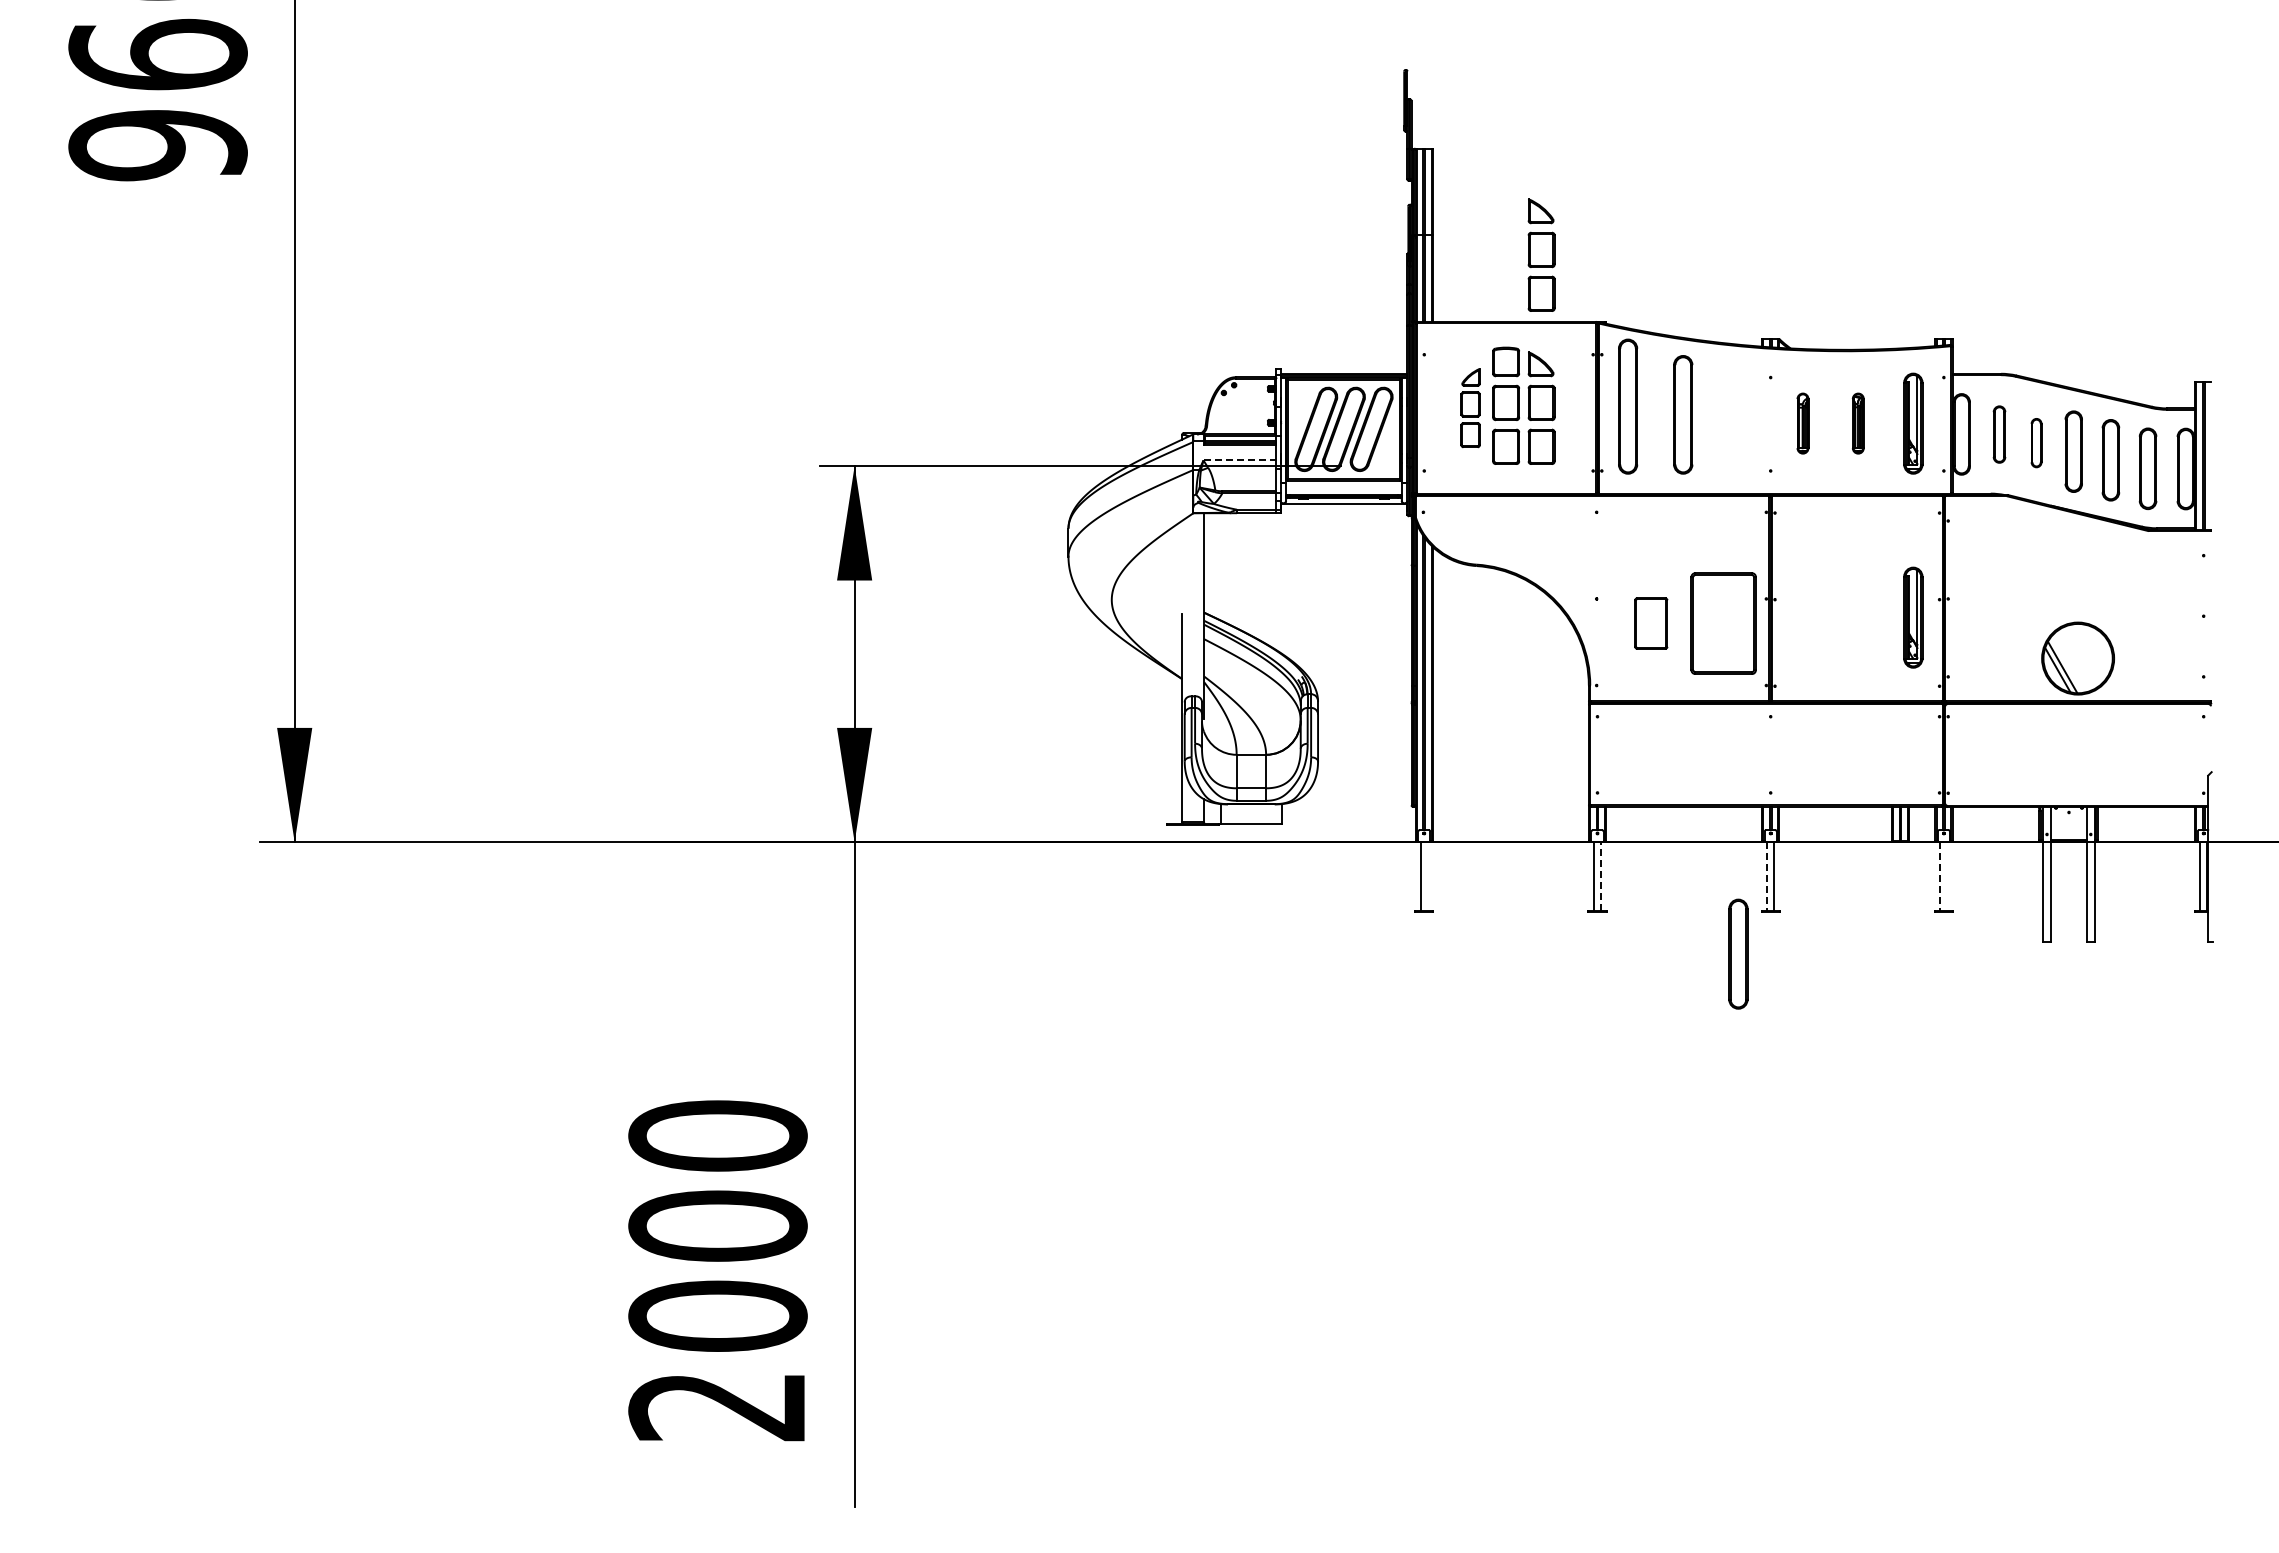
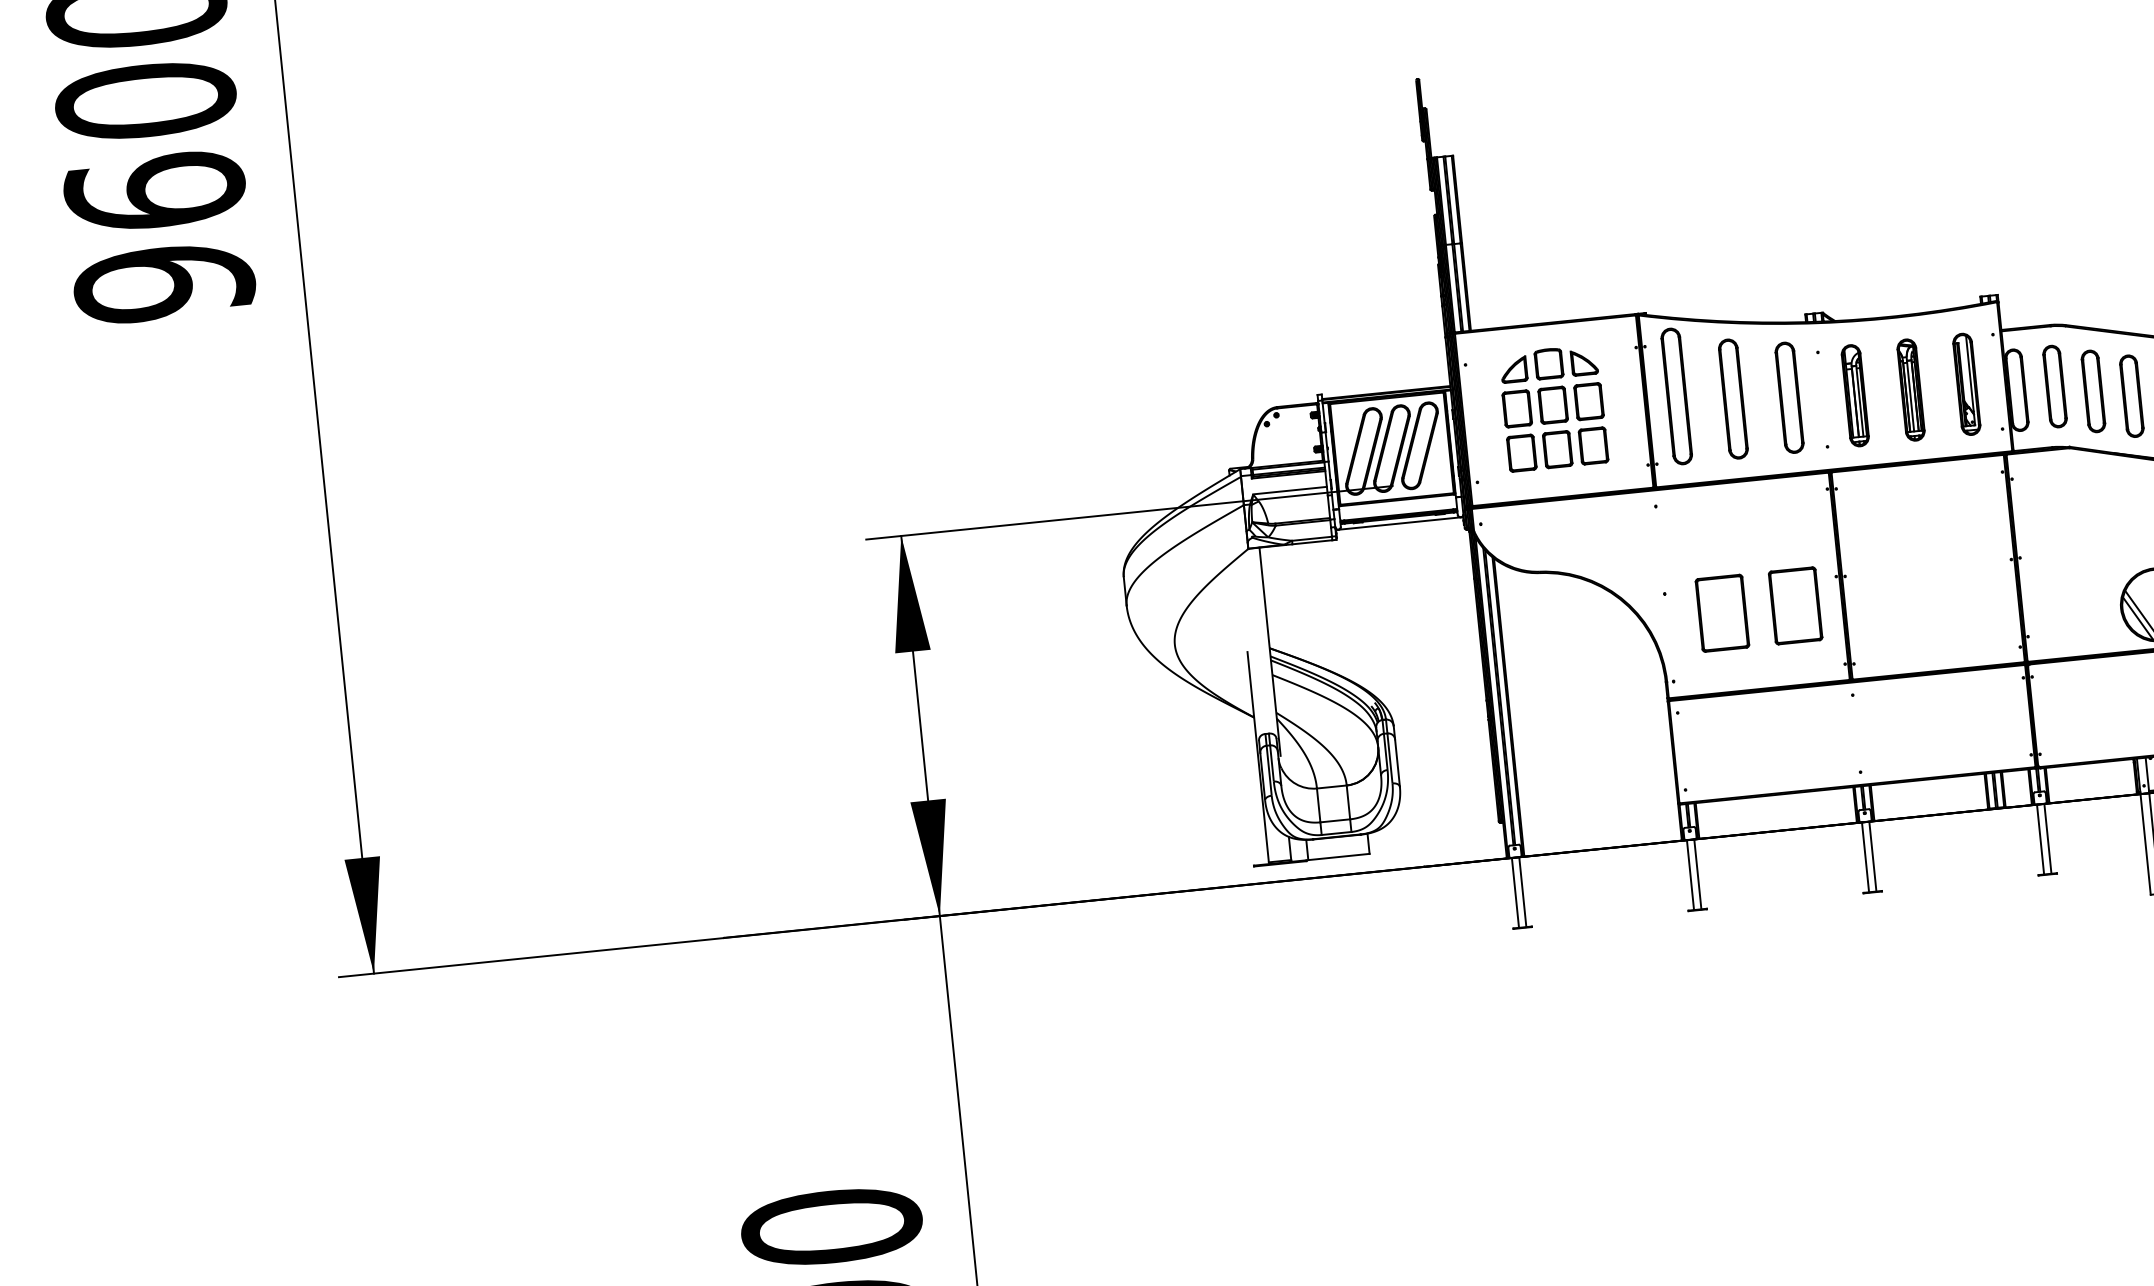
part: (1541, 254) -> (1573, 251), removed
part: (1470, 407) -> (1517, 413), size x1.43
part: (1802, 423) -> (1854, 395), size x1.67
part: (1858, 423) -> (1911, 389), size x1.67
part: (1999, 434) -> (2055, 386), size x1.43
part: (2036, 442) -> (2093, 390), size x1.67
line: (1240, 460) -> (1290, 490), dashed -> solid
part: (1913, 617) -> (1986, 580), removed
part: (1651, 623) -> (1722, 613), size x1.43
part: (1723, 623) -> (1795, 605), size x0.71
line: (1427, 876) -> (1522, 891), added
line: (1601, 876) -> (1698, 874), dashed -> solid
line: (1767, 876) -> (1865, 856), dashed -> solid
line: (1940, 876) -> (2040, 839), dashed -> solid
line: (1947, 876) -> (2047, 838), added
part: (1738, 953) -> (1789, 397), moved

